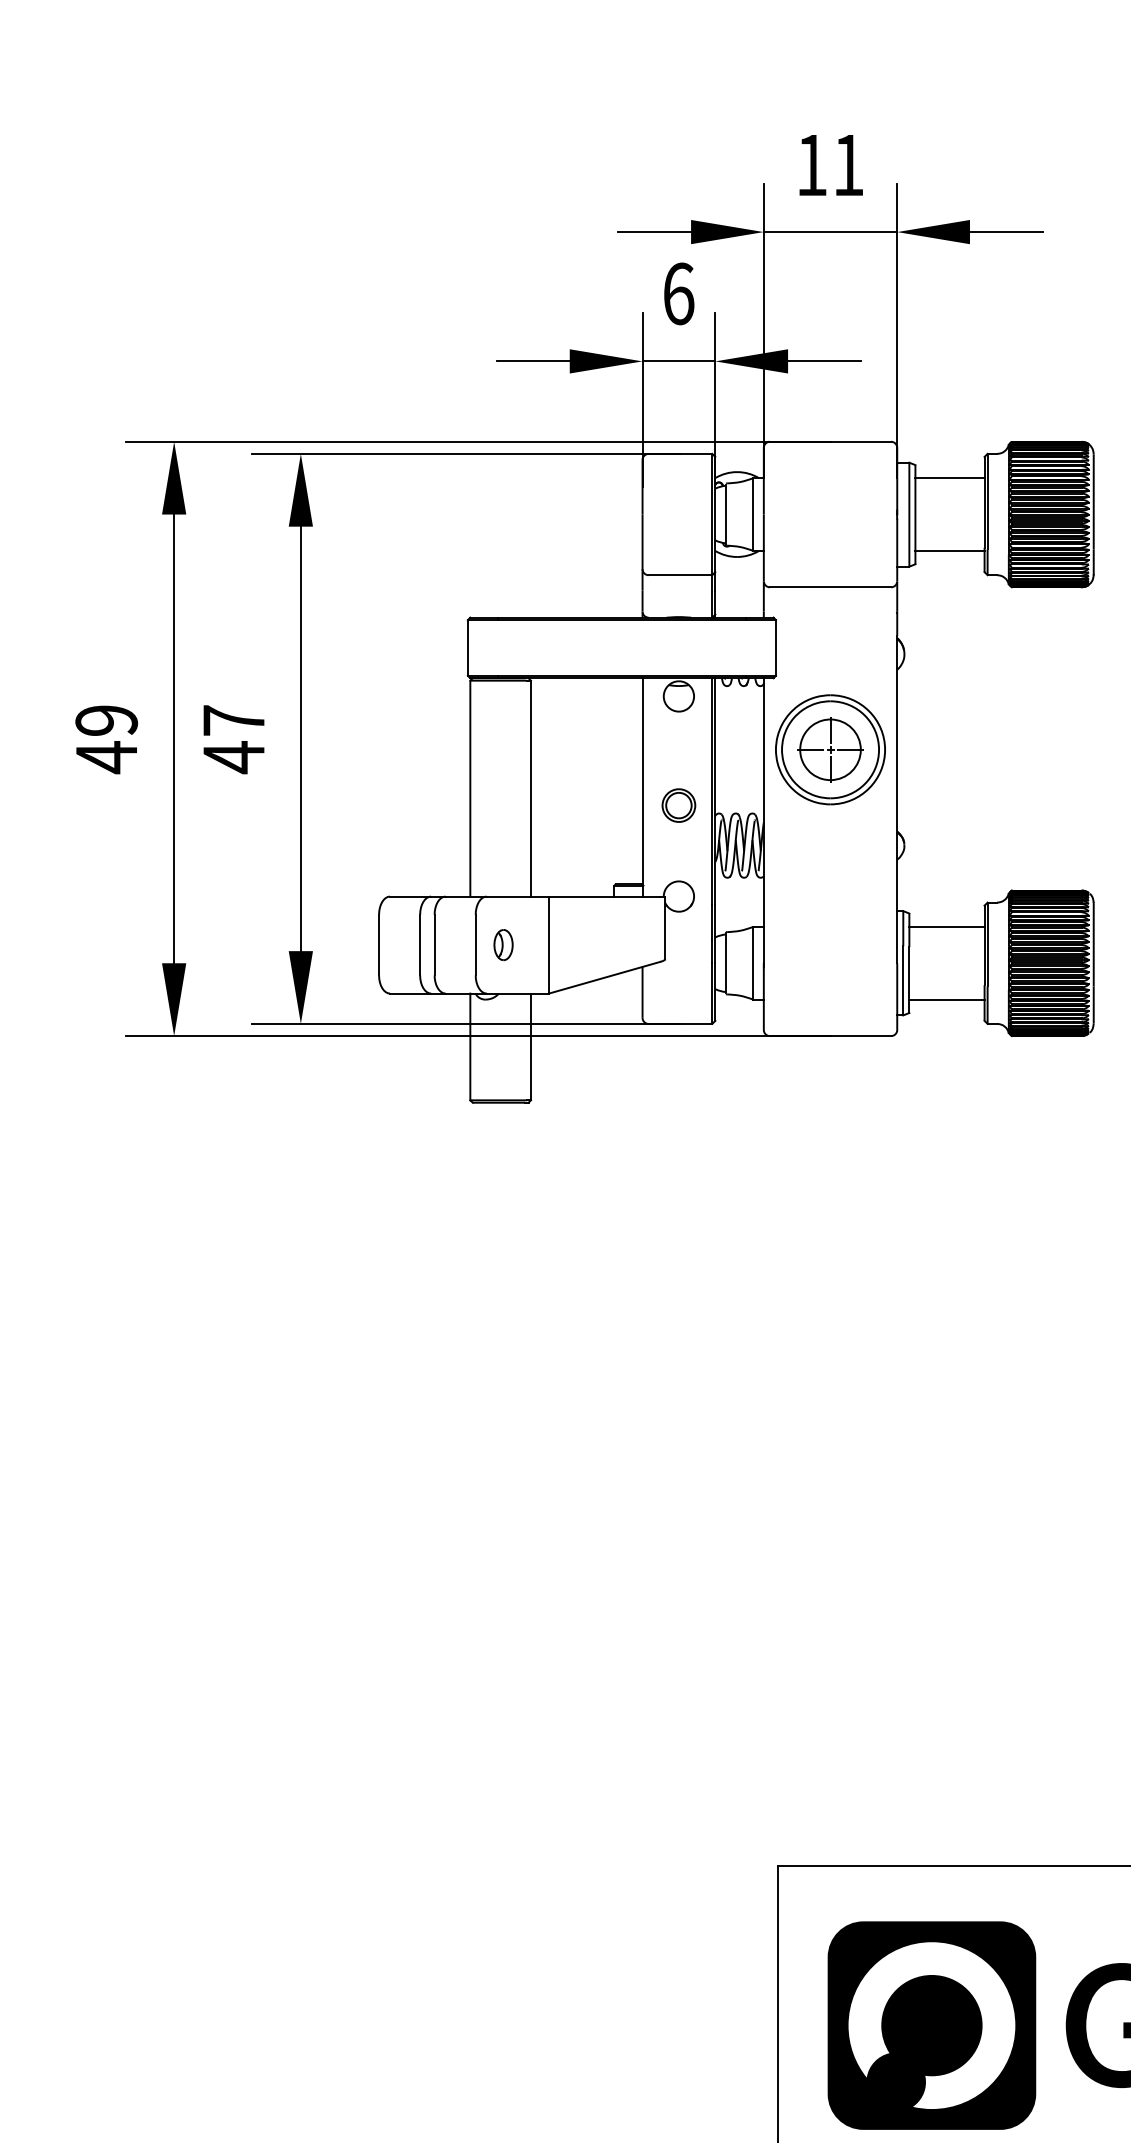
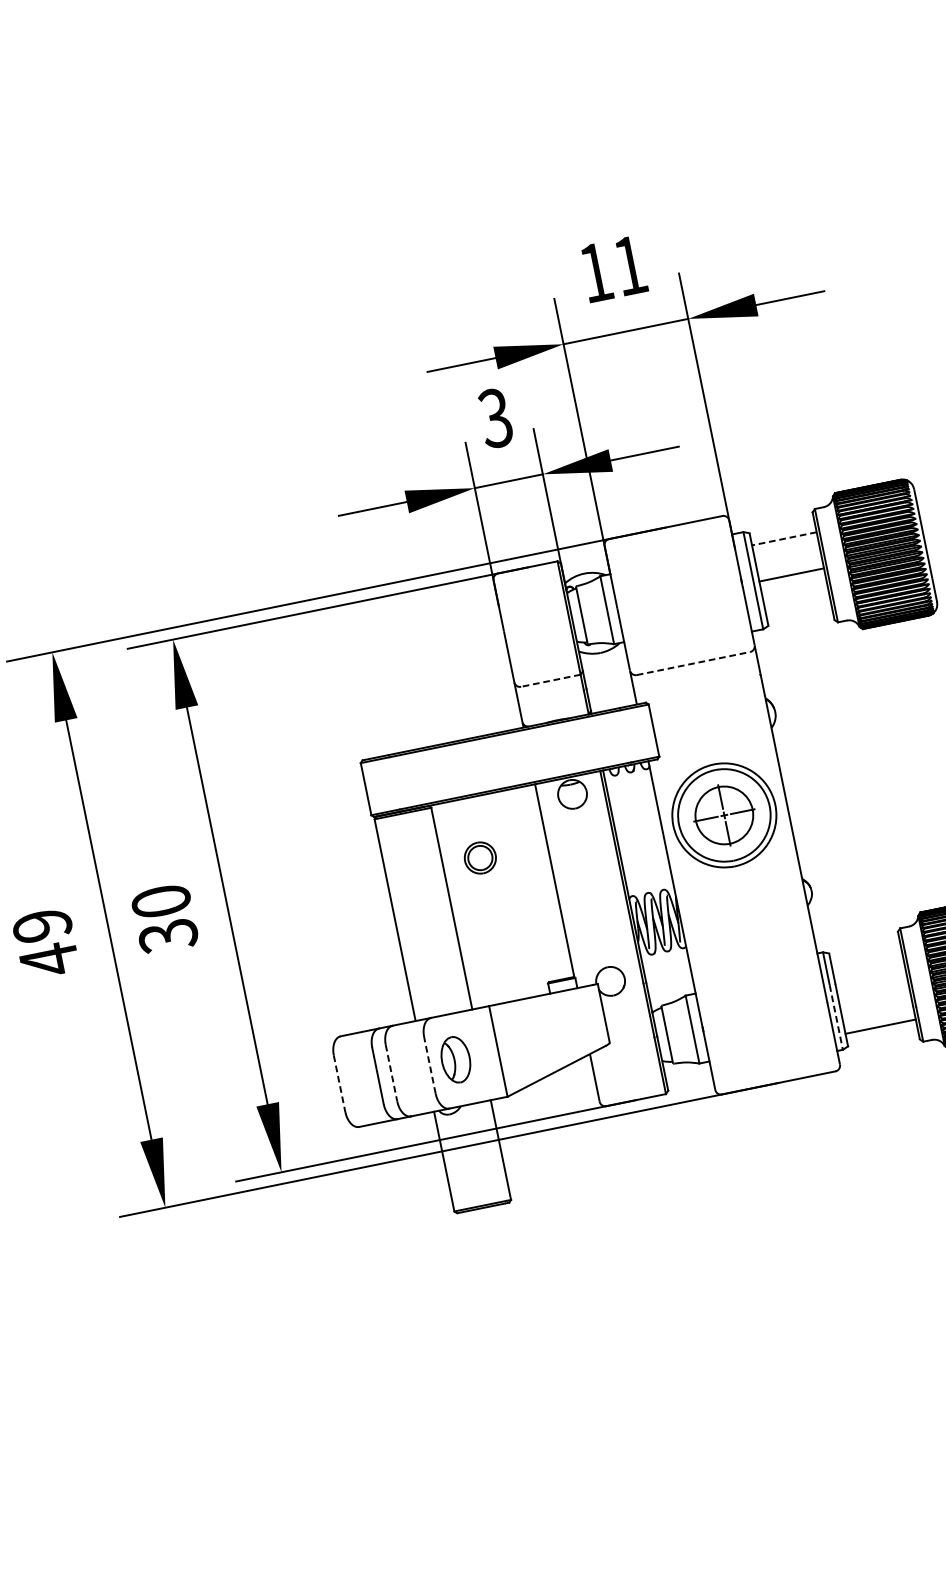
text: (678, 293) -> (495, 417), 6 -> 3
line: (950, 478) -> (784, 539), solid -> dashed
line: (949, 550) -> (791, 574), moved
line: (680, 575) -> (551, 681), solid -> dashed
line: (830, 587) -> (693, 663), solid -> dashed
text: (233, 739) -> (164, 919), 47 -> 30
part: (678, 805) -> (479, 858), moved
line: (946, 926) -> (866, 958), removed
line: (475, 944) -> (429, 1064), solid -> dashed
line: (379, 945) -> (340, 1084), solid -> dashed
line: (434, 945) -> (391, 1073), solid -> dashed
part: (503, 945) -> (455, 1060), size x1.6
line: (903, 980) -> (836, 1017), solid -> dashed

